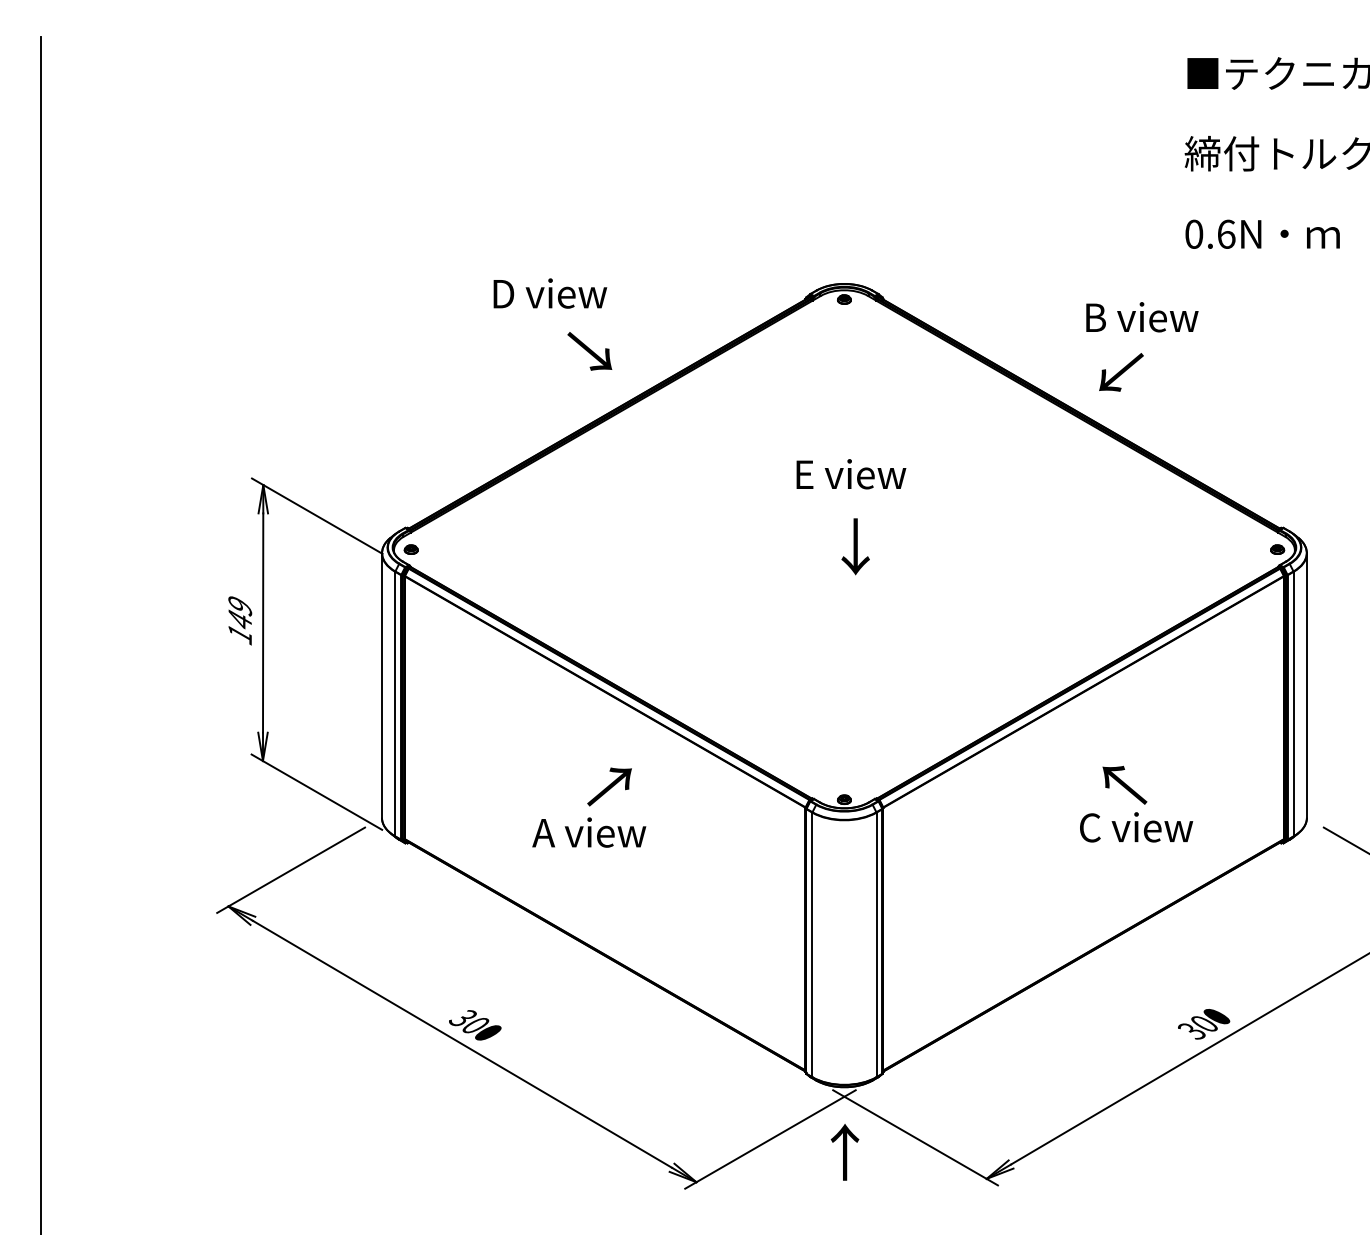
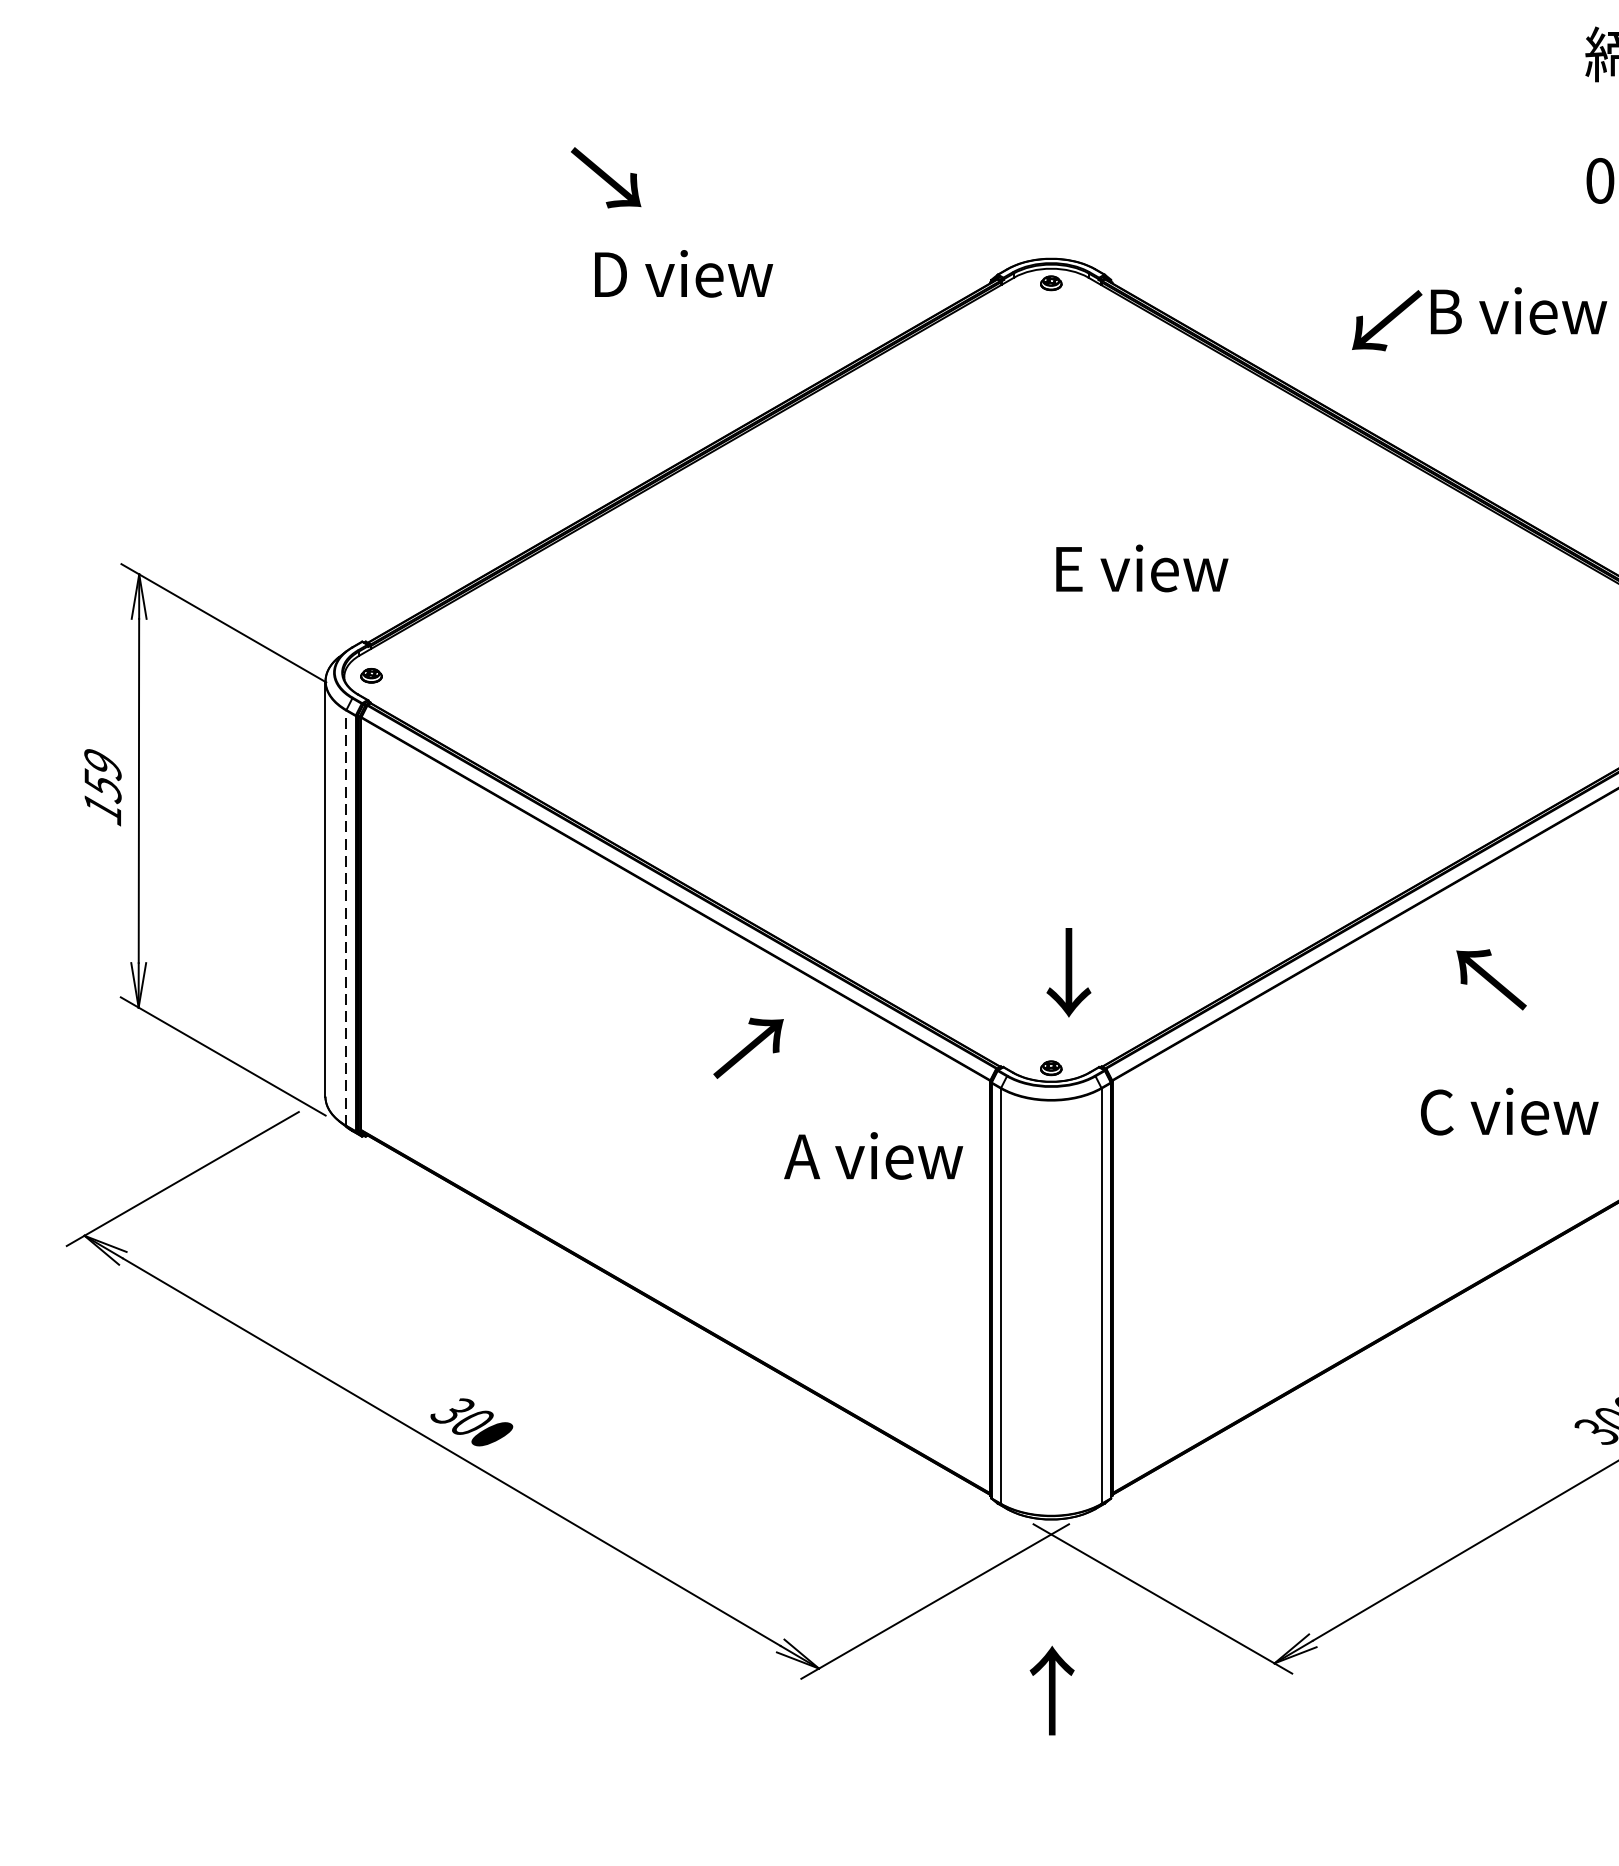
text: (550, 293) -> (684, 273), moved
text: (589, 351) -> (605, 178), moved
text: (1121, 372) -> (1387, 320), moved
text: (851, 474) -> (1142, 568), moved
text: (855, 546) -> (1068, 972), moved
text: (240, 619) -> (103, 785), 149 -> 159
line: (395, 703) -> (346, 917), solid -> dashed
text: (1124, 784) -> (1490, 978), moved
text: (609, 786) -> (748, 1047), moved
text: (589, 832) -> (874, 1155), moved
text: (844, 1152) -> (1051, 1691), moved

